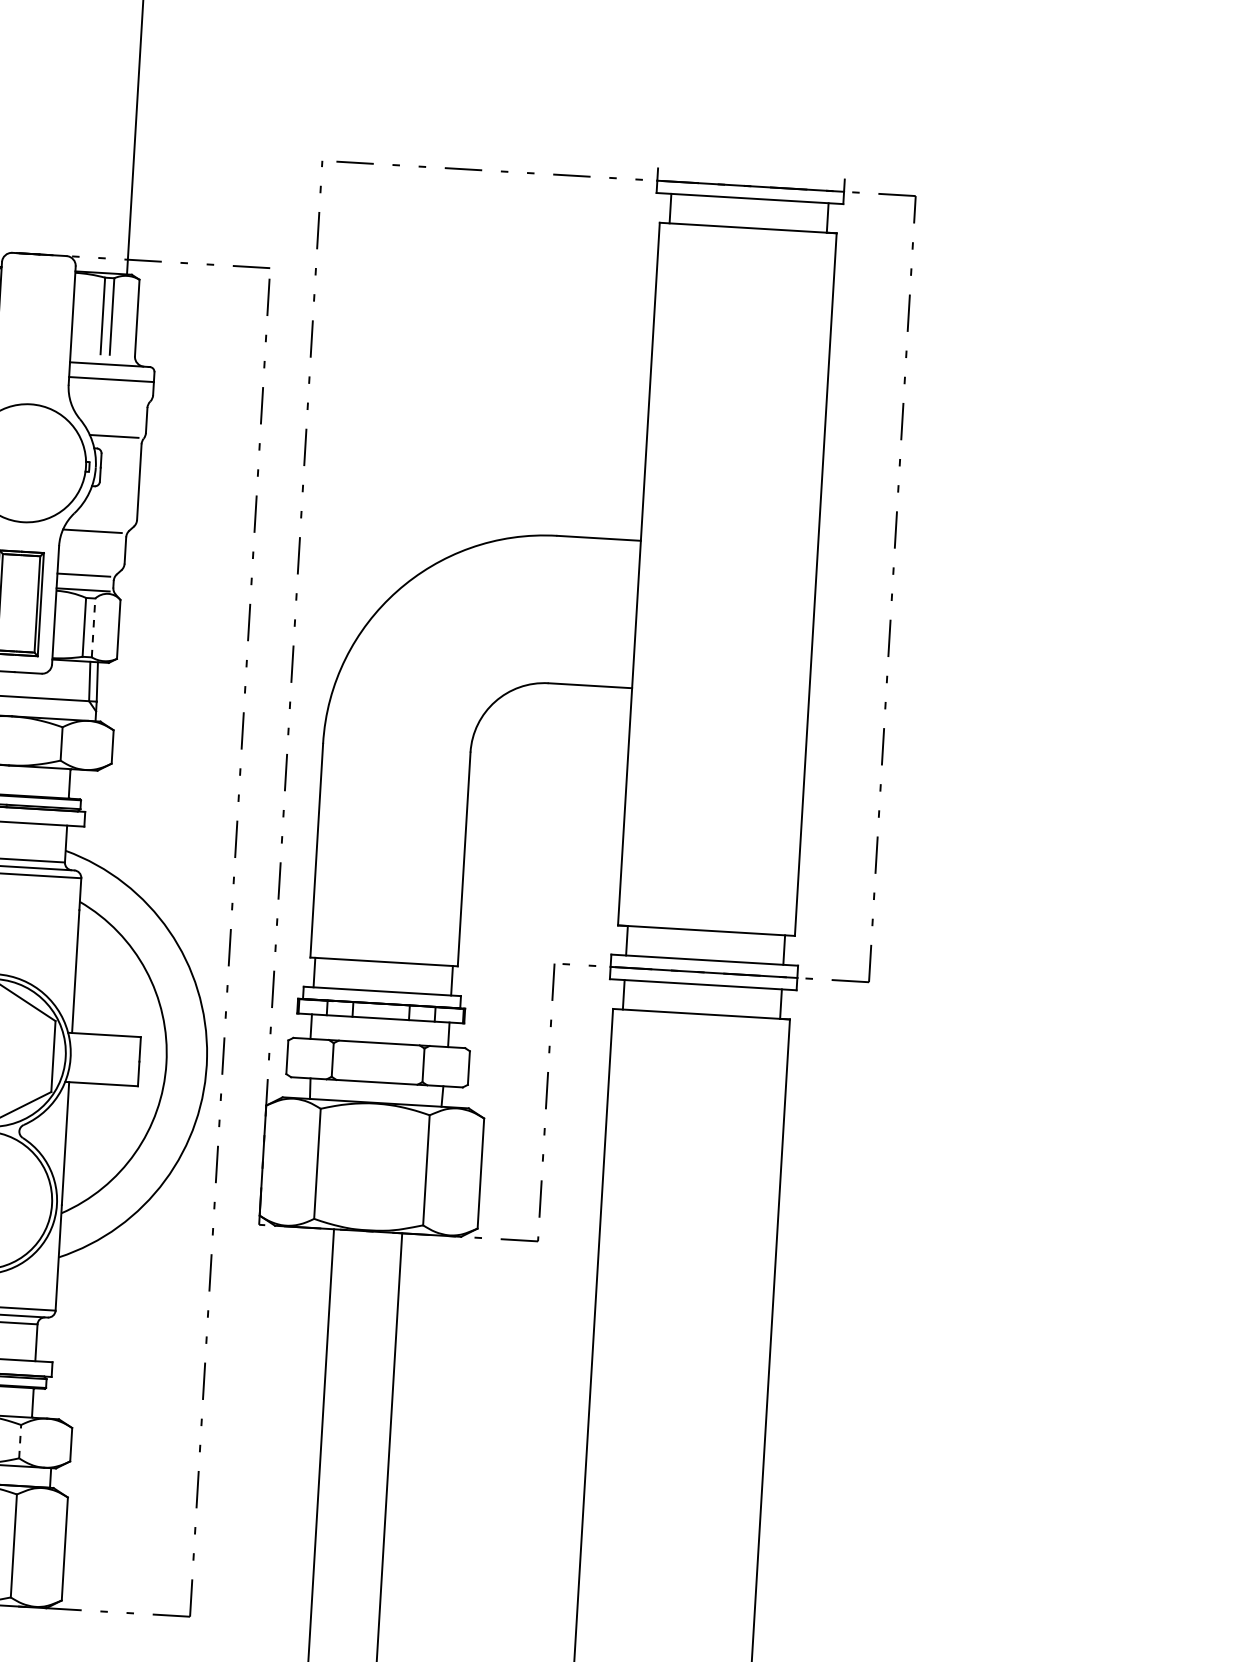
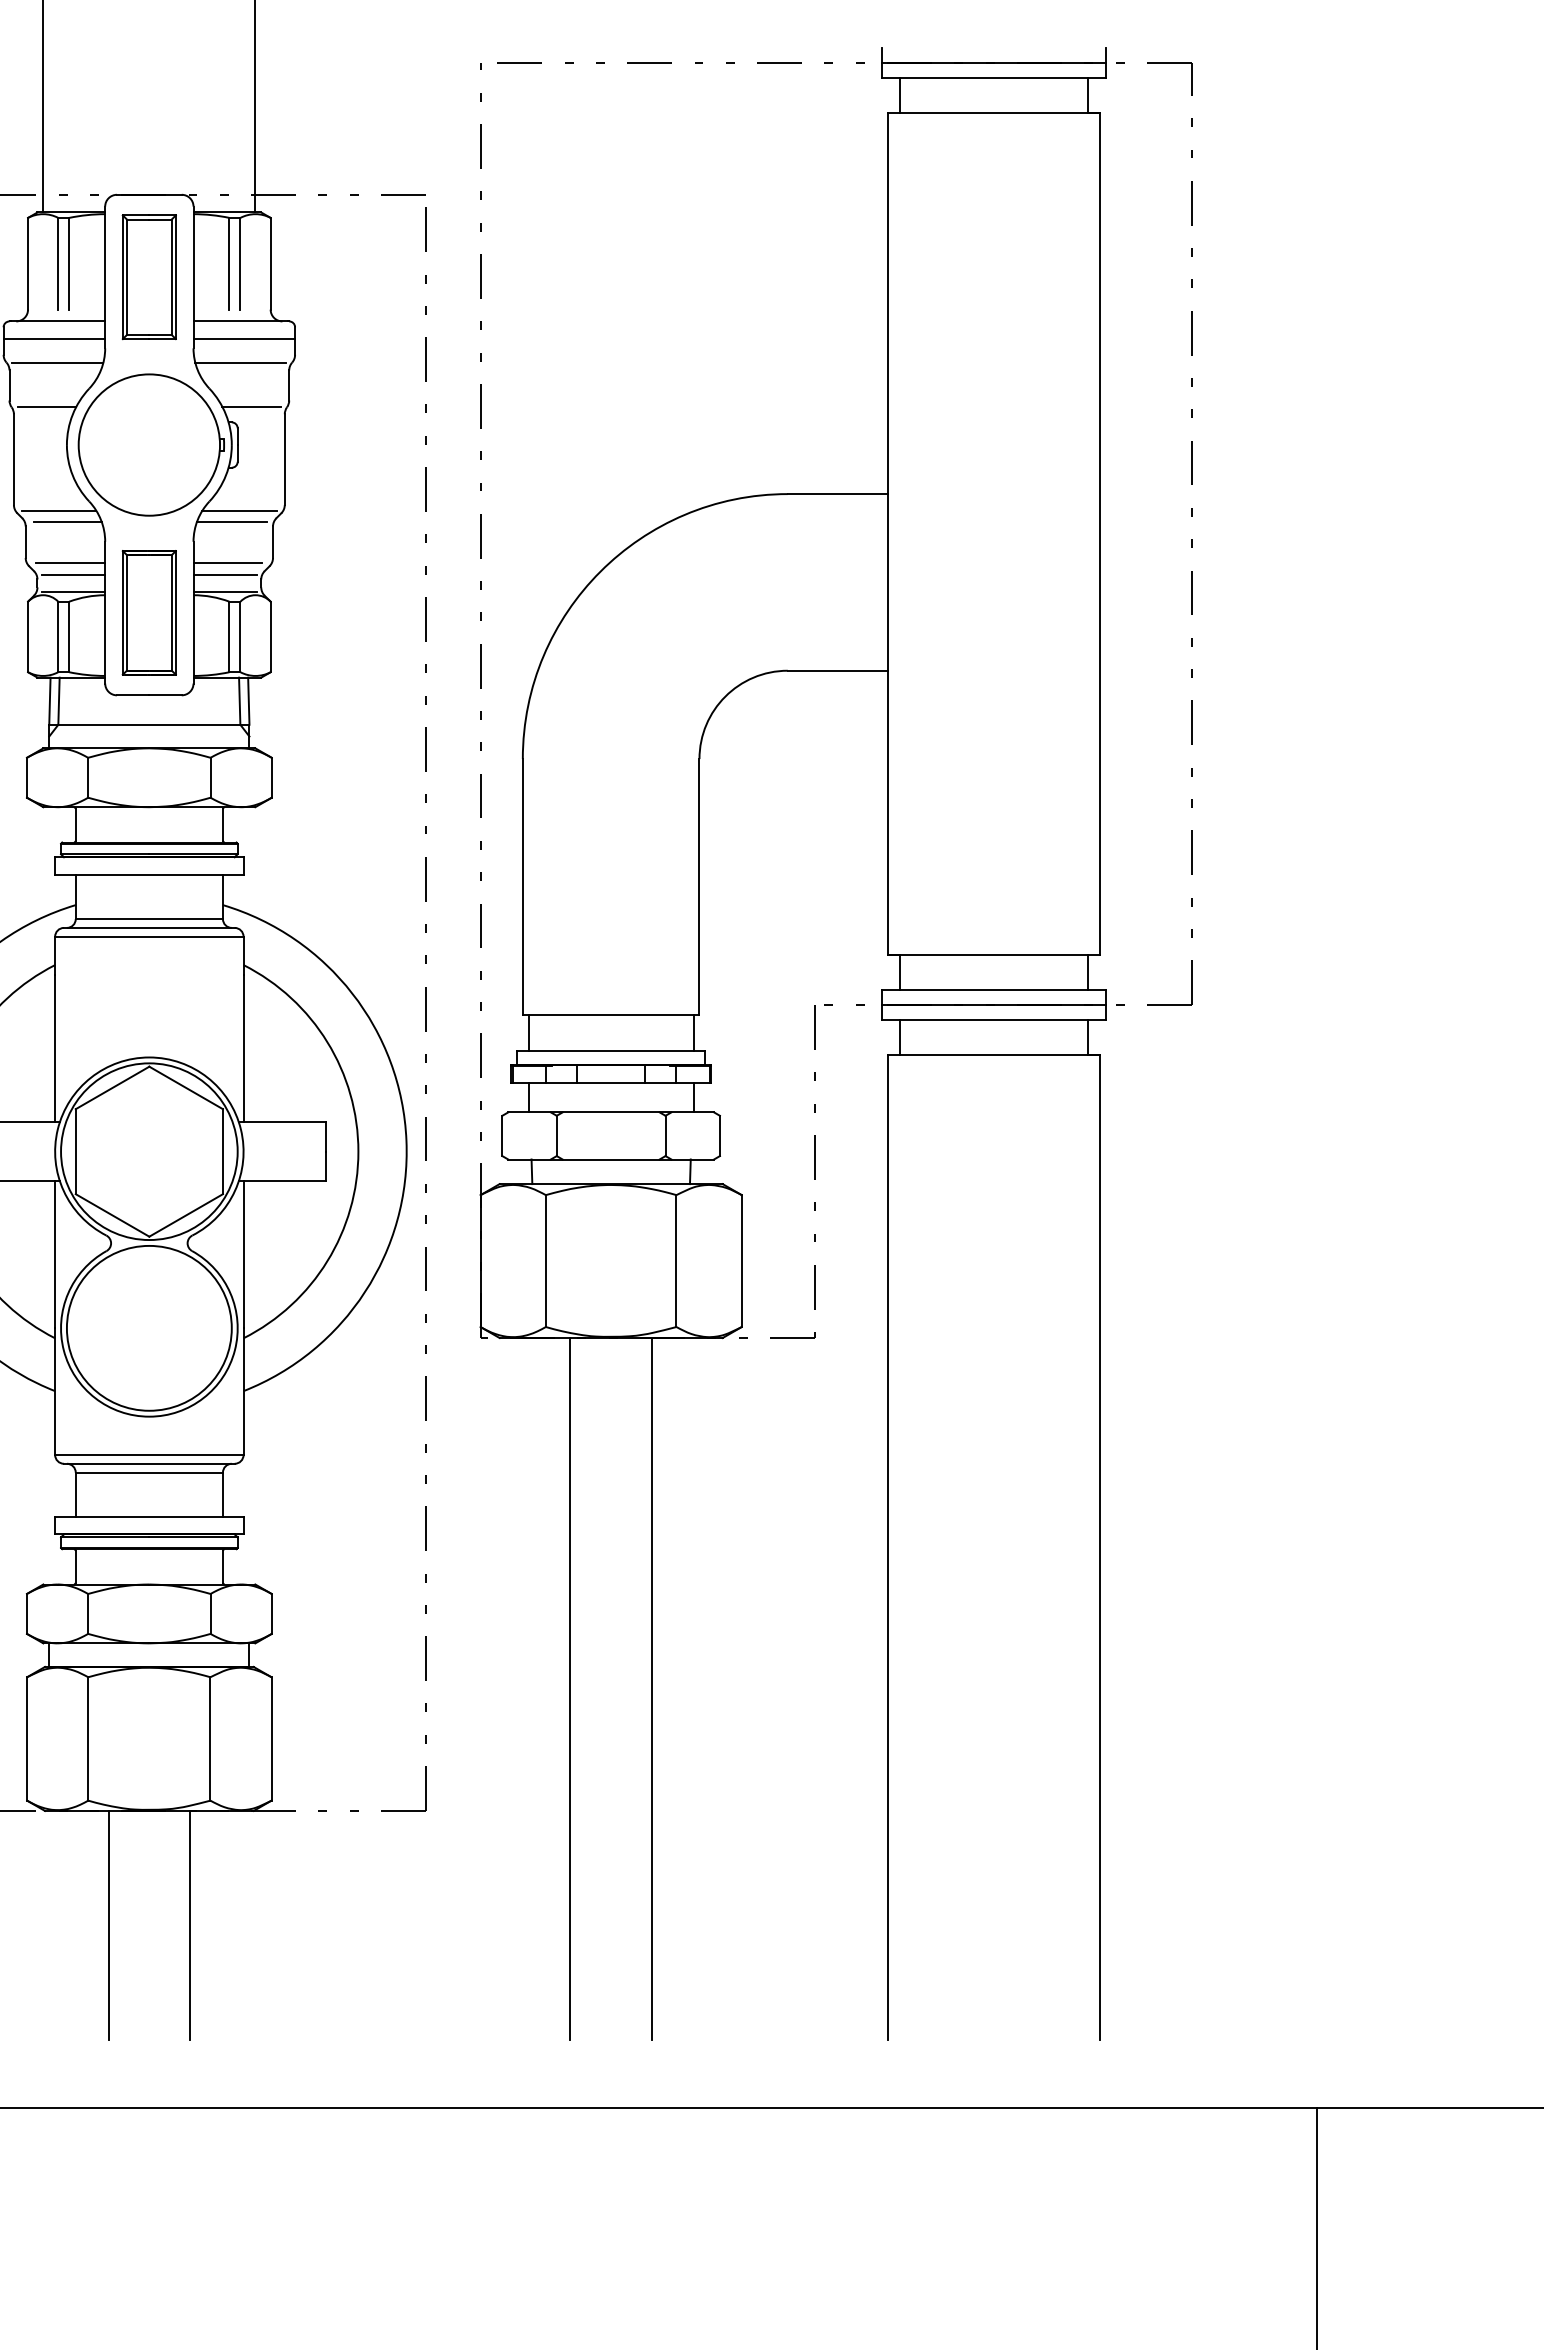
part: (34, 323) -> (148, 277), added
line: (107, 398) -> (240, 362), added
line: (99, 522) -> (239, 510), added
line: (86, 565) -> (227, 562), added
line: (93, 627) -> (240, 636), dashed -> solid
line: (20, 1441) -> (210, 1613), dashed -> solid

